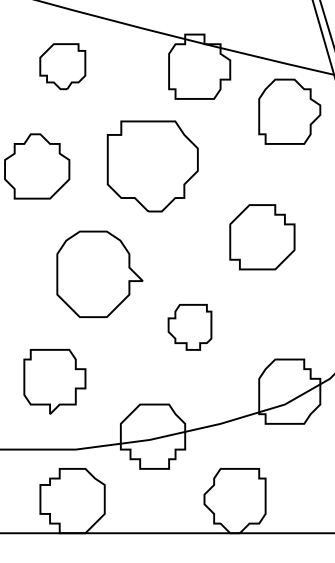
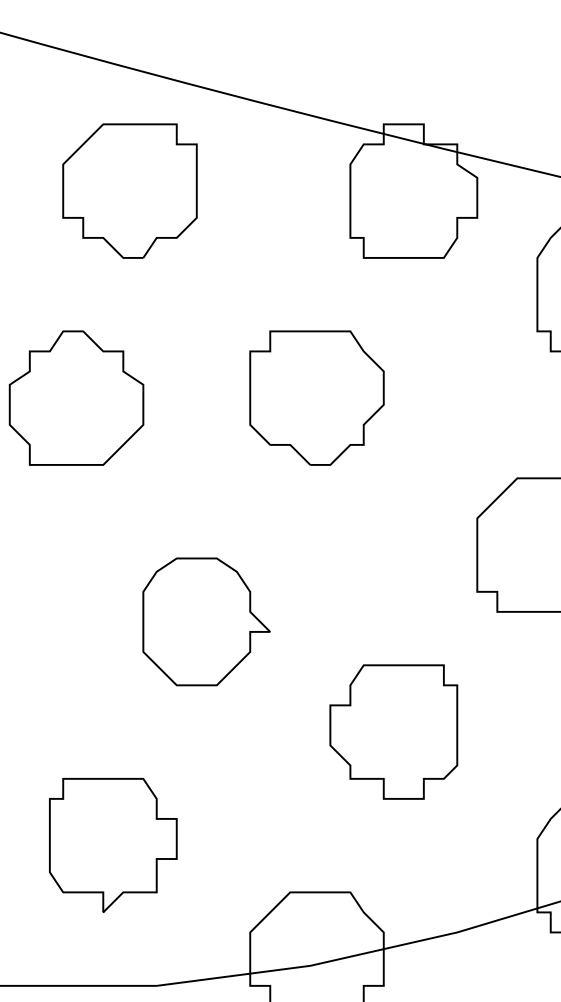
part: (62, 66) -> (129, 190), size x1.43
part: (153, 166) -> (317, 398), size x0.71
part: (99, 273) -> (205, 620), size x0.71
part: (189, 327) -> (392, 732), size x1.43

